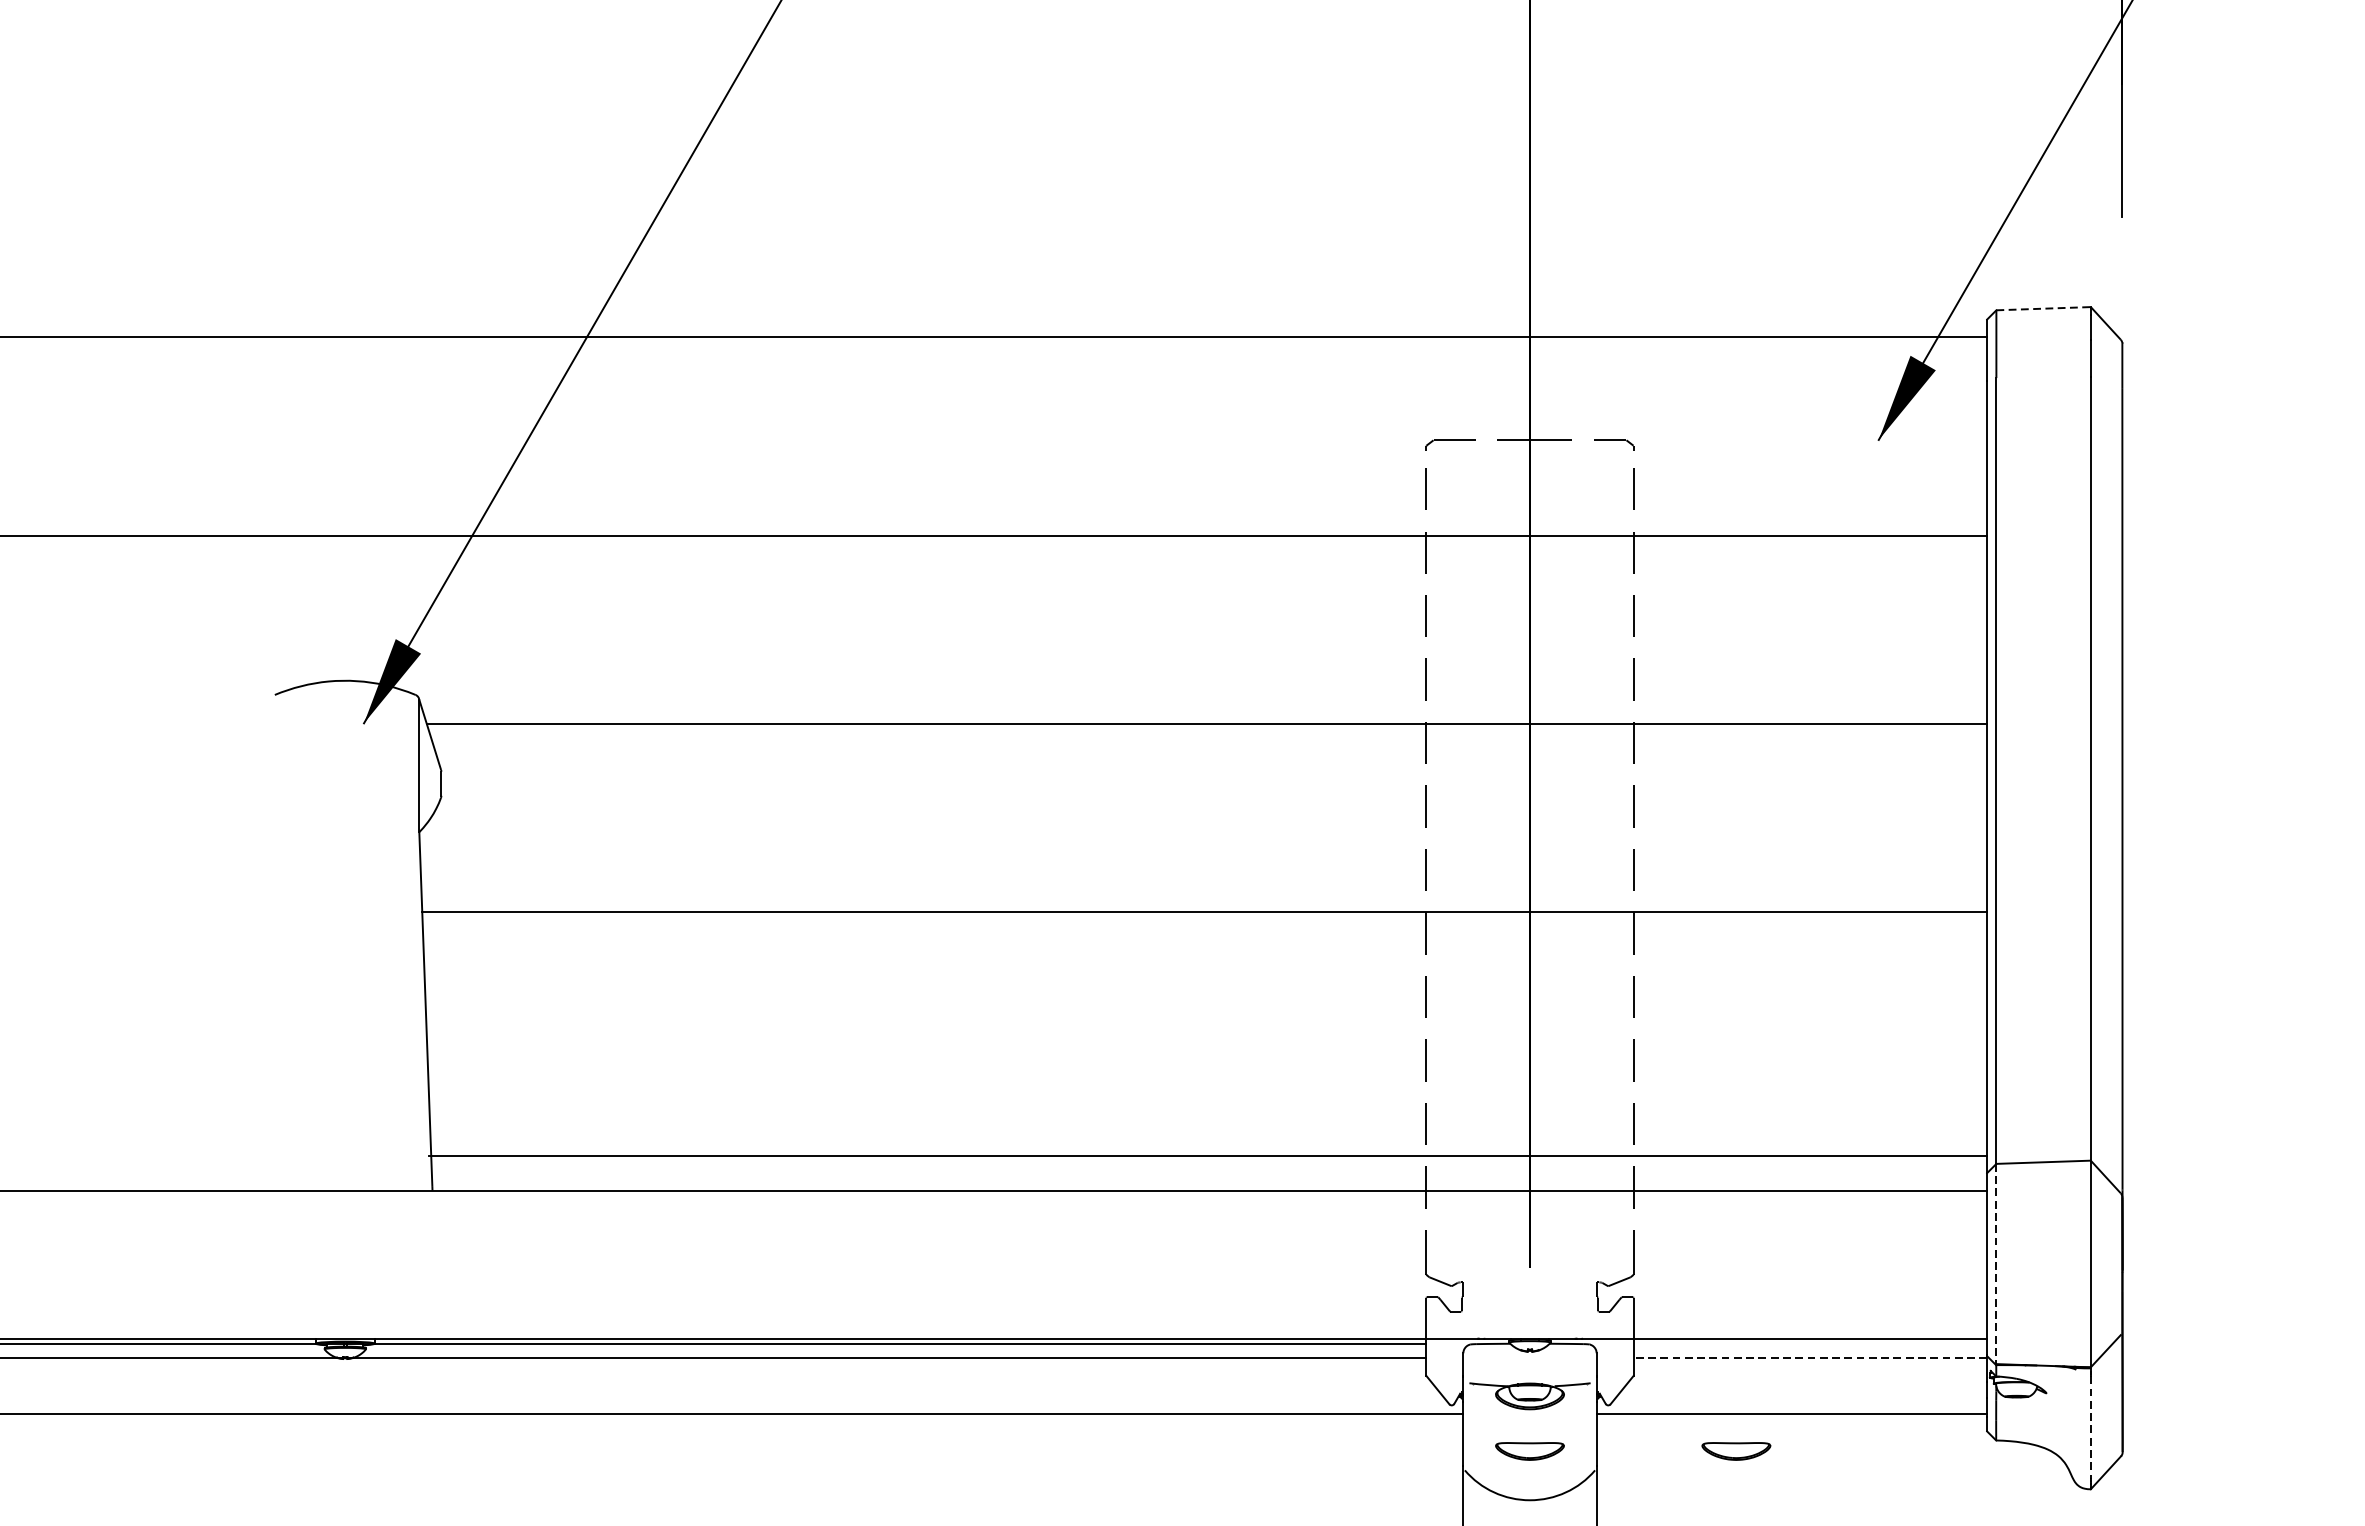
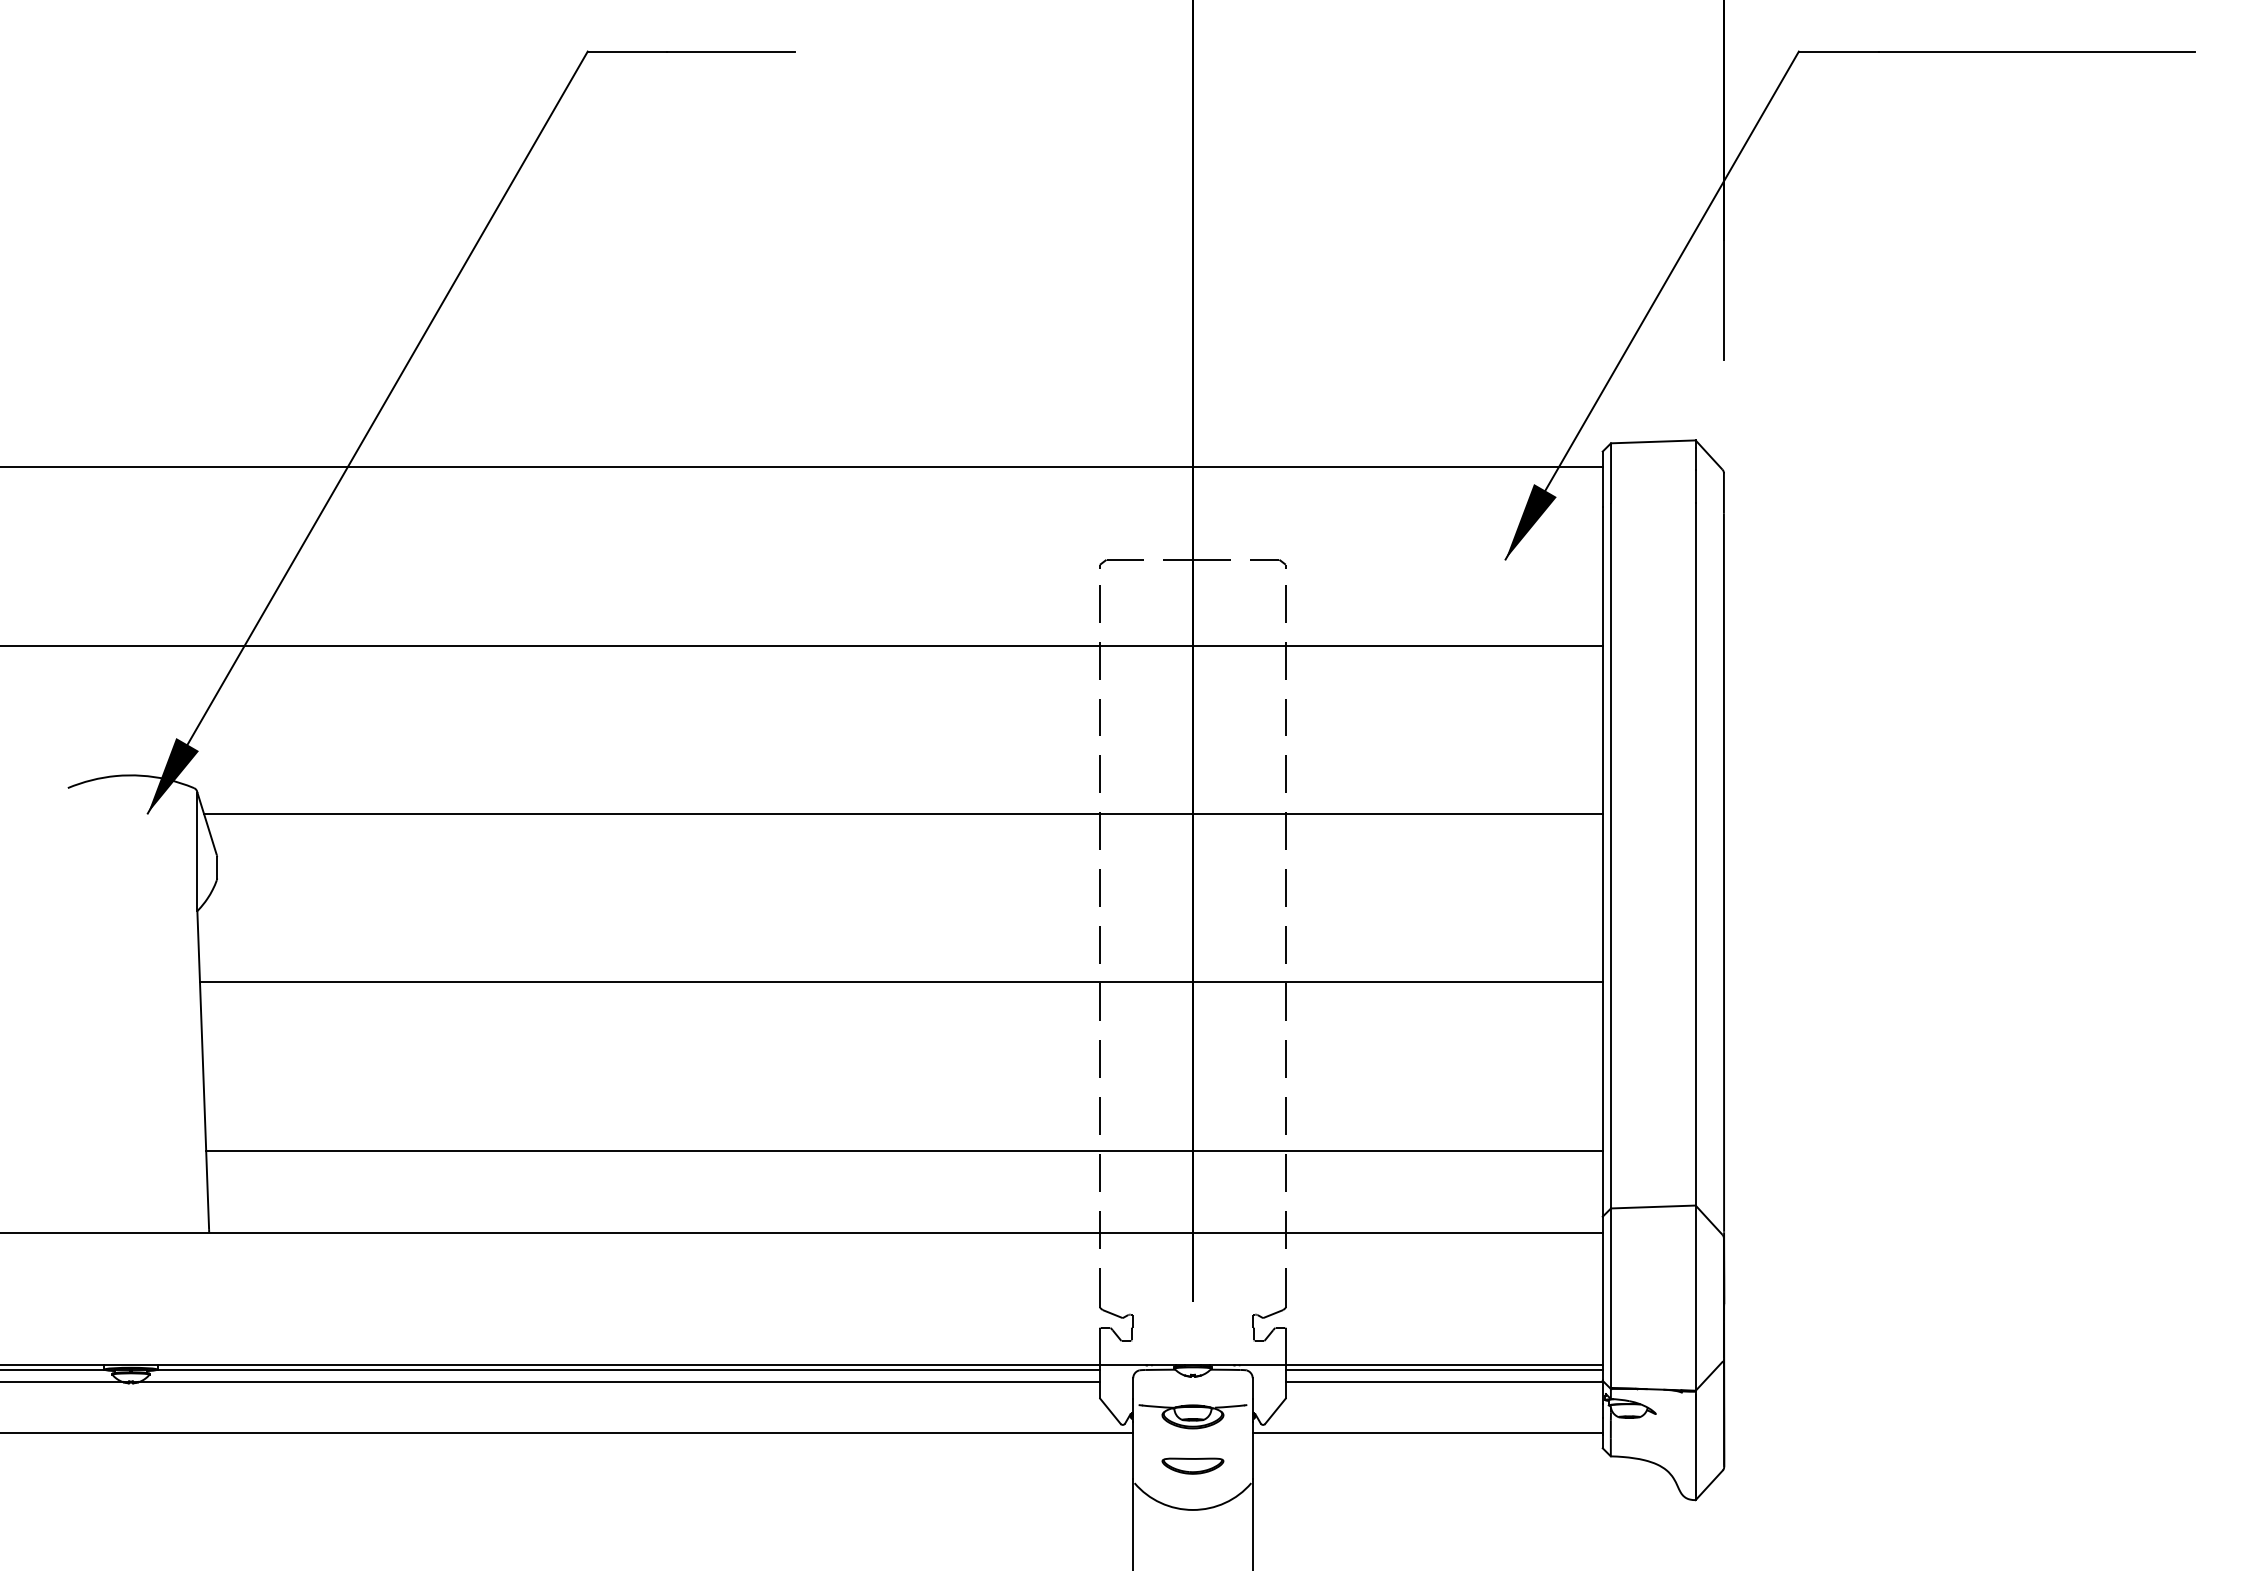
line: (2043, 308) -> (1653, 441), dashed -> solid
line: (1208, 1156) -> (904, 1150), moved
line: (1996, 1264) -> (1611, 1298), dashed -> solid
line: (1809, 1344) -> (1443, 1370), added
line: (1809, 1358) -> (1443, 1382), dashed -> solid
line: (2090, 1428) -> (1695, 1445), dashed -> solid
part: (1735, 1450) -> (1377, 1465), removed

